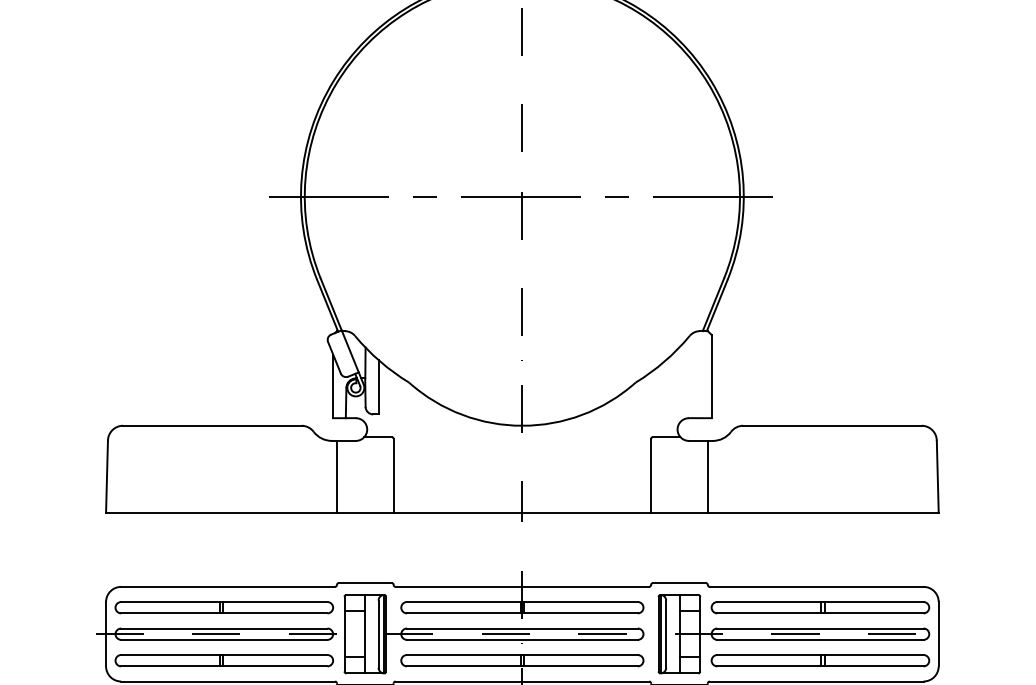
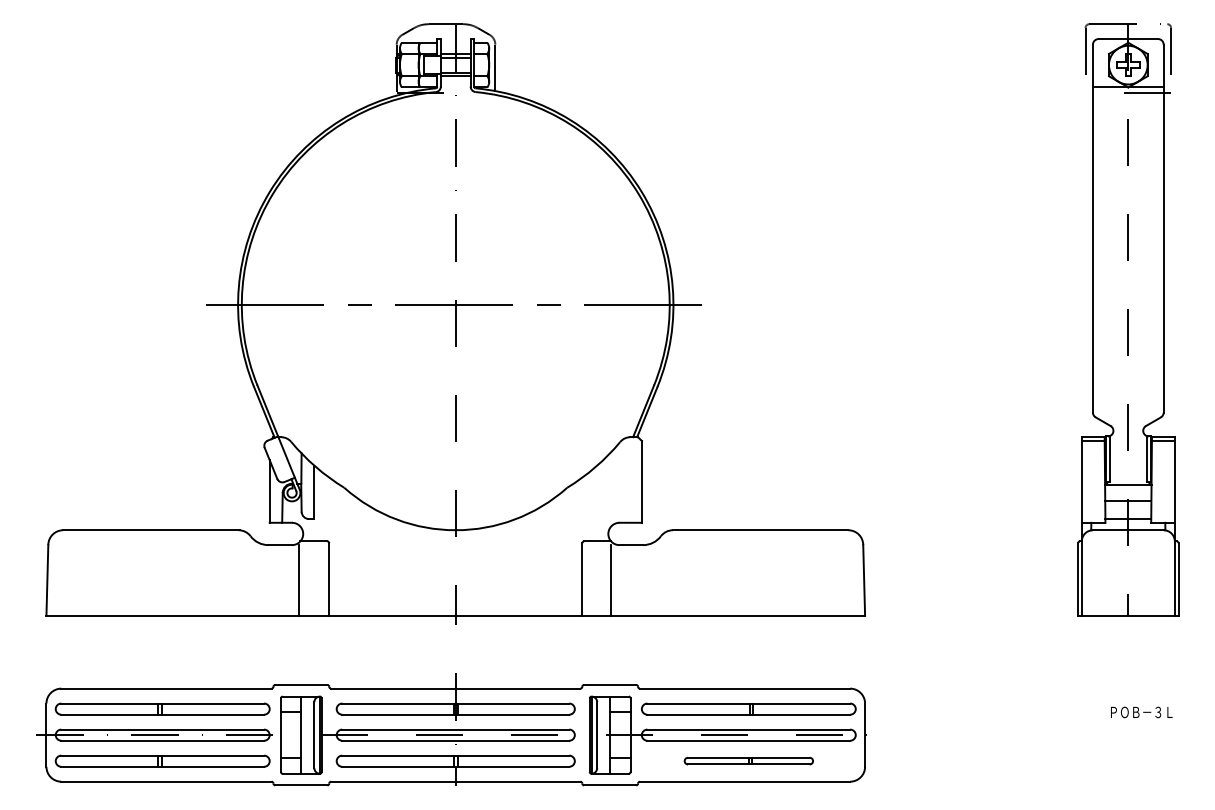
line: (336, 476) -> (299, 580), moved
line: (708, 476) -> (611, 580), moved
part: (820, 659) -> (748, 760), size x0.6

